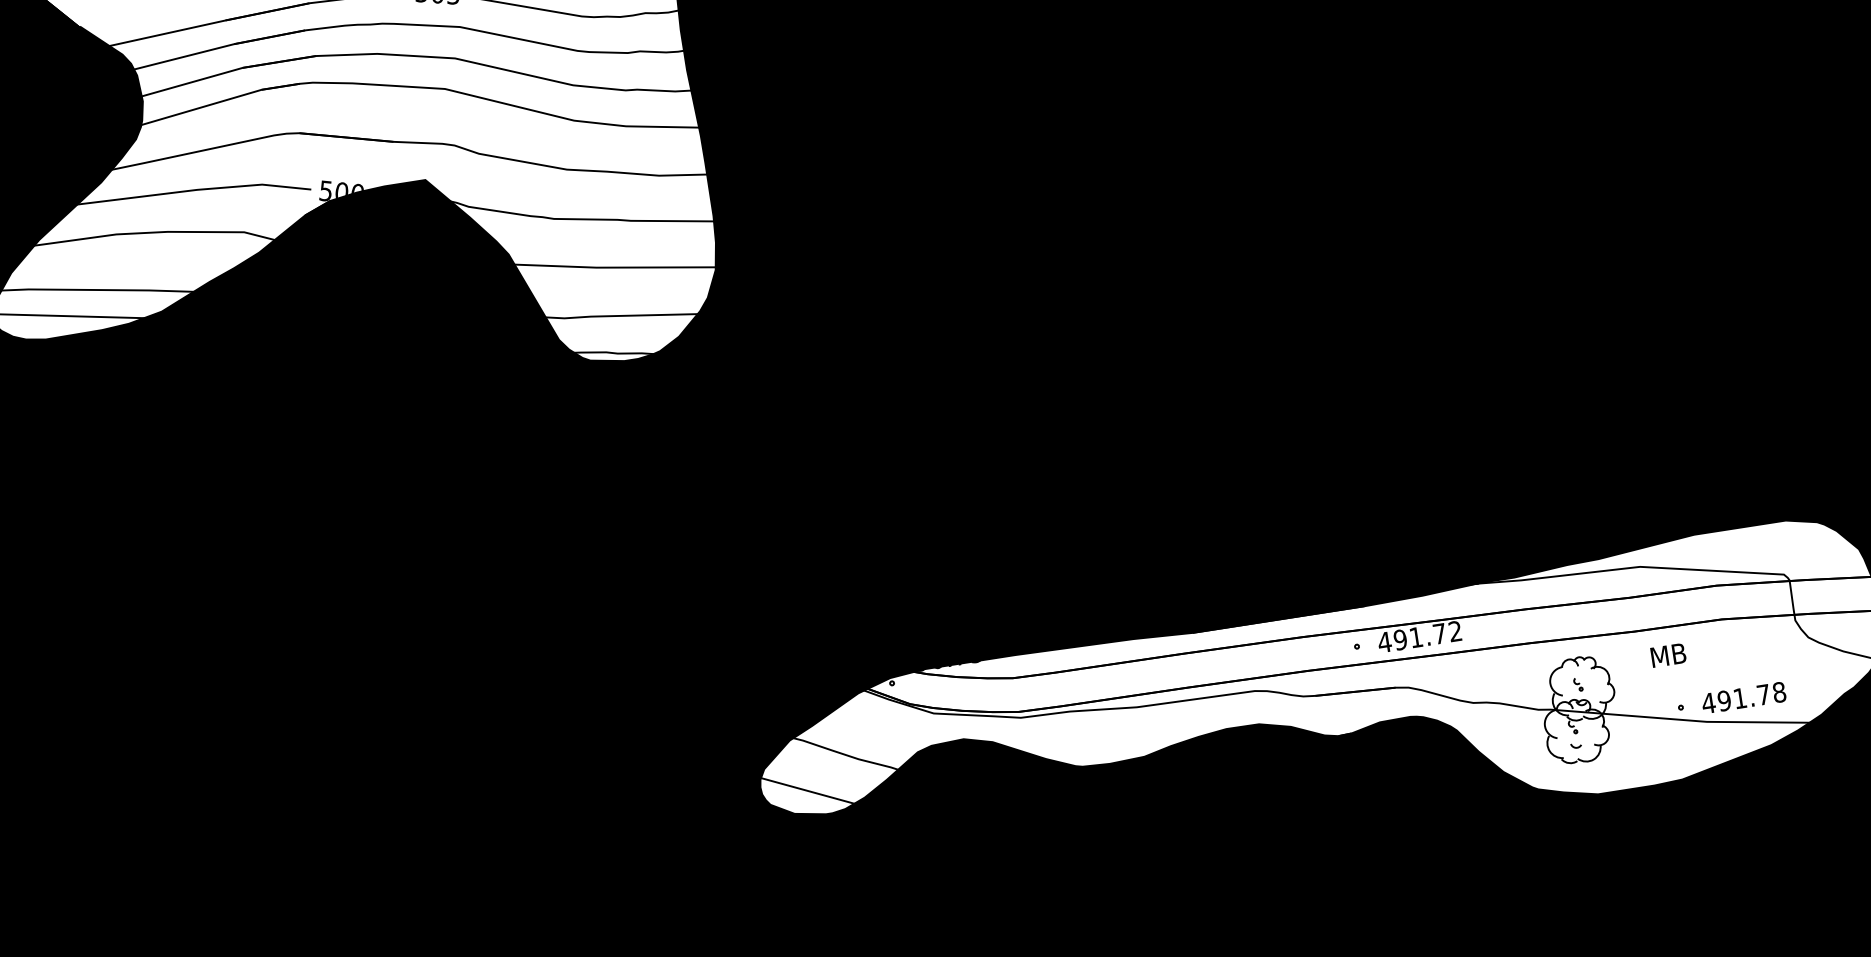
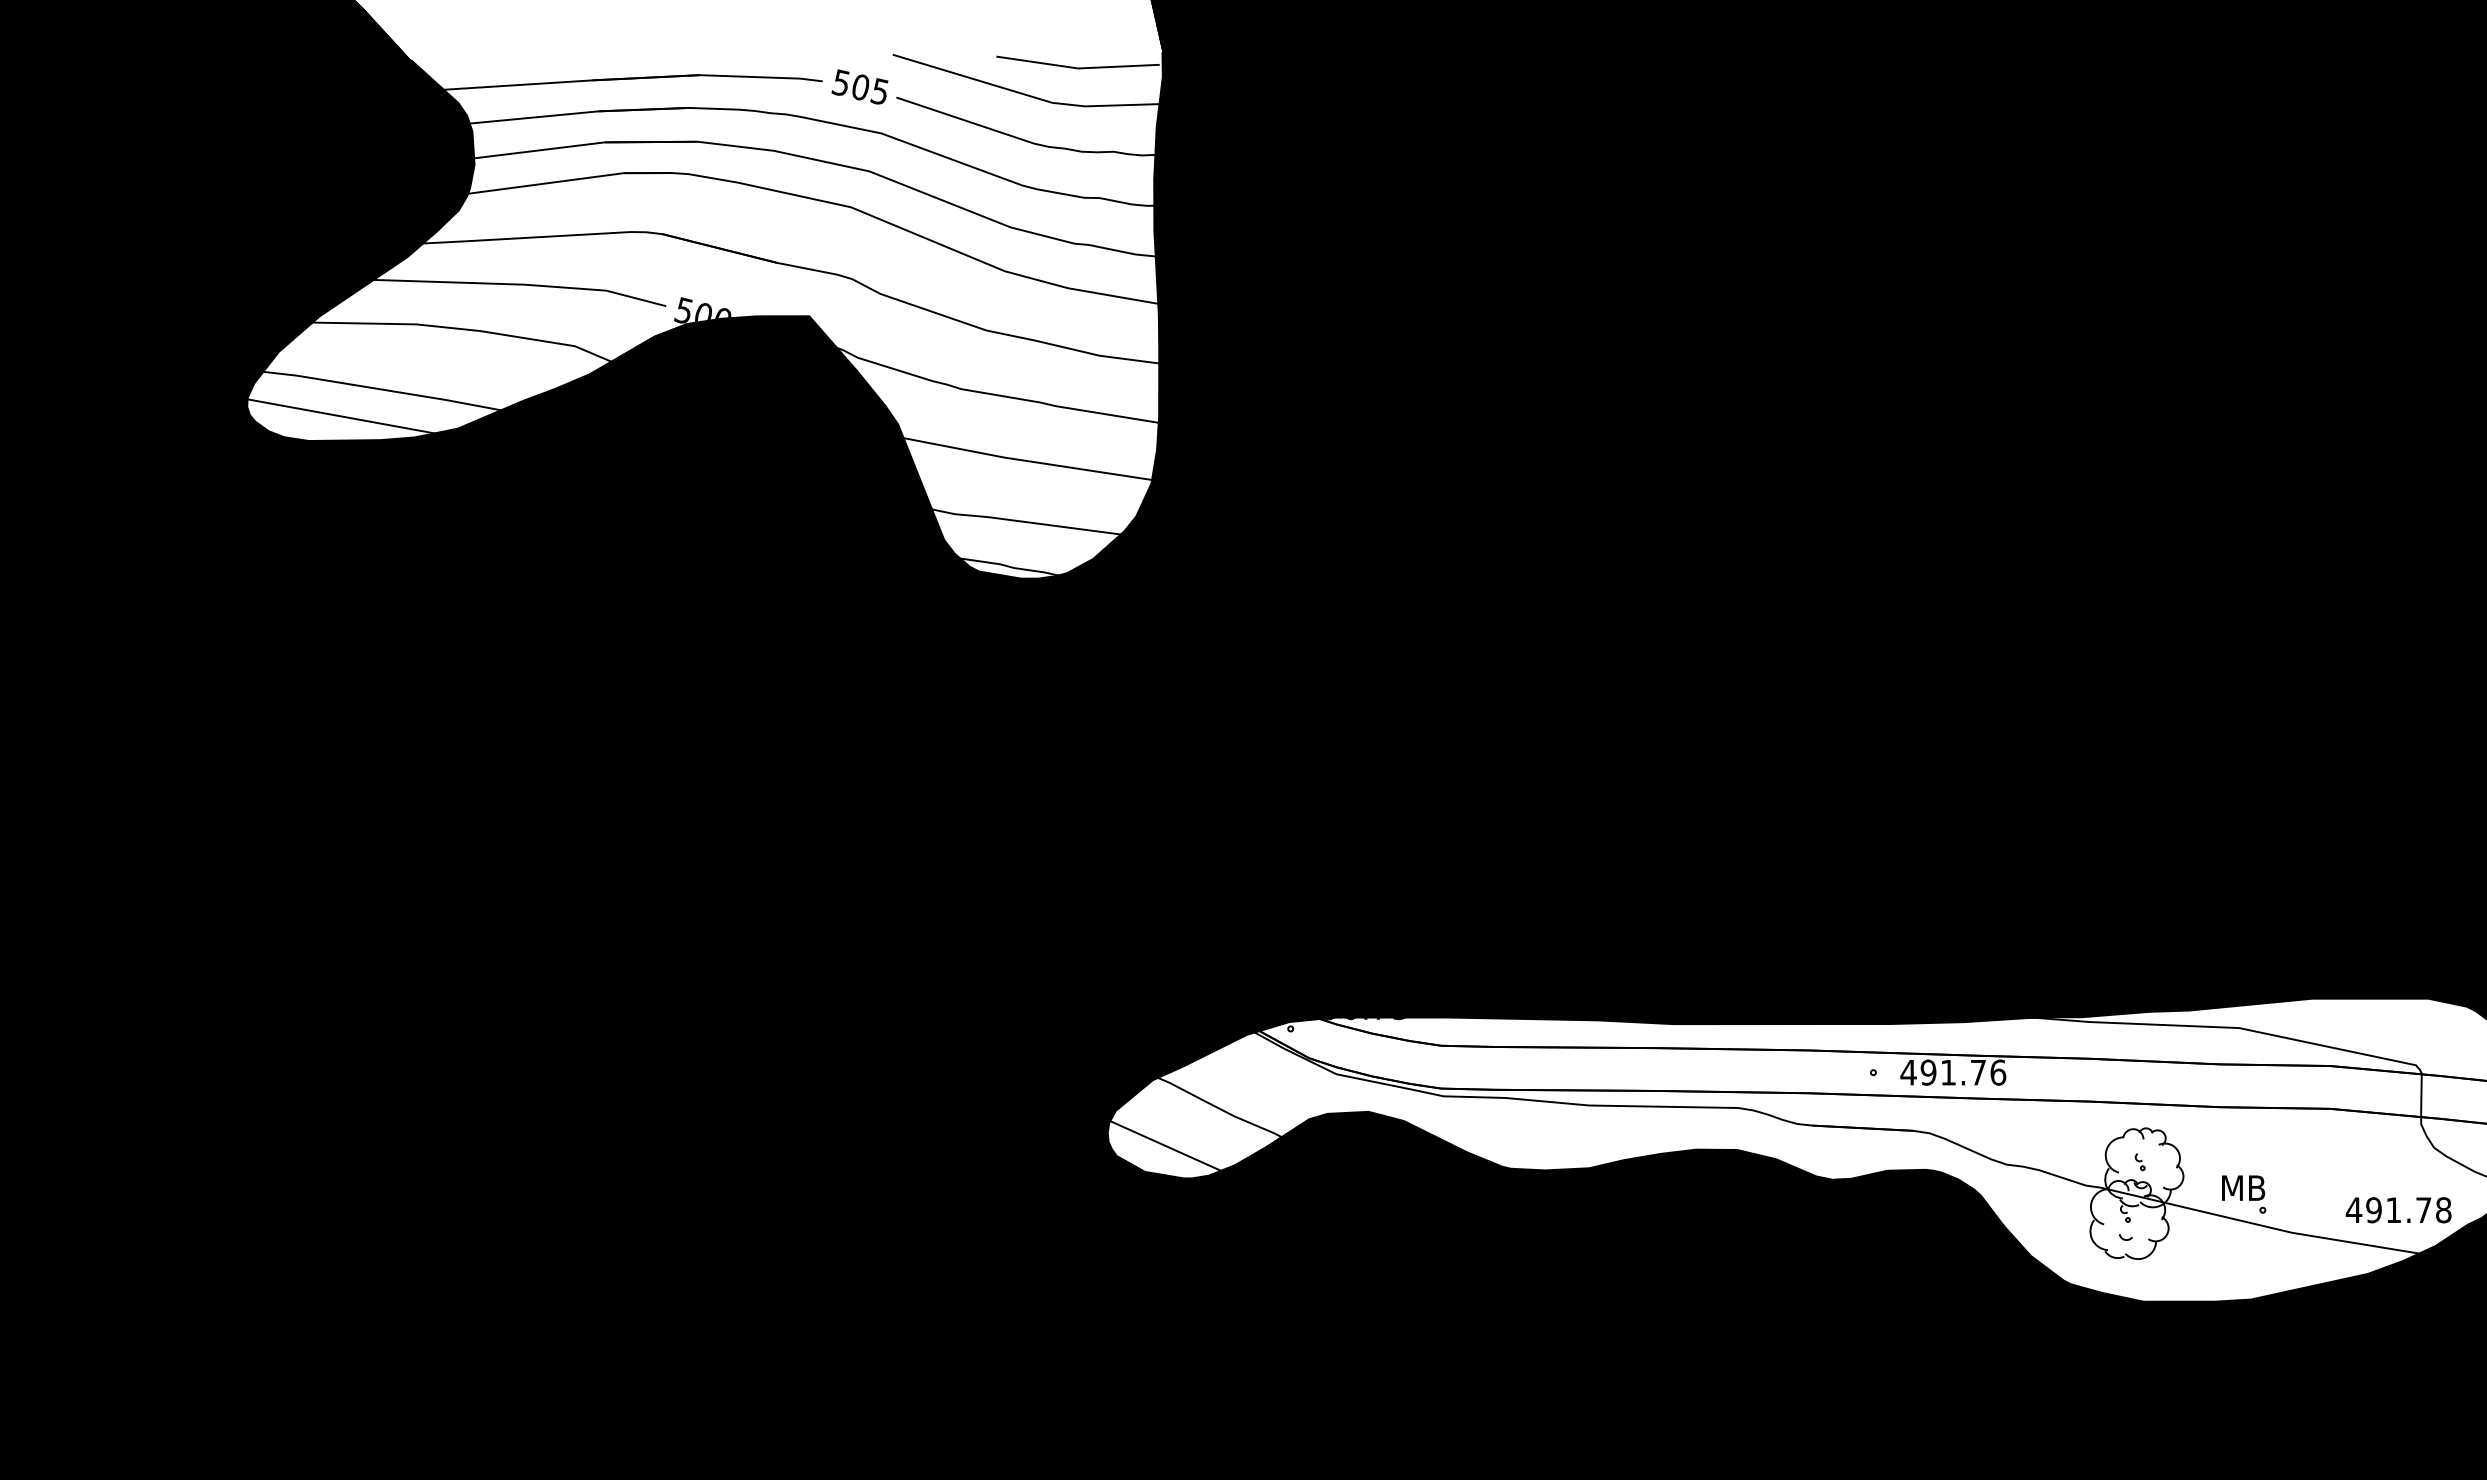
text: (1455, 631) -> (1998, 1072), 491.72 -> 491.76
text: (1668, 654) -> (2243, 1187), moved
text: (1743, 698) -> (2398, 1210), moved

